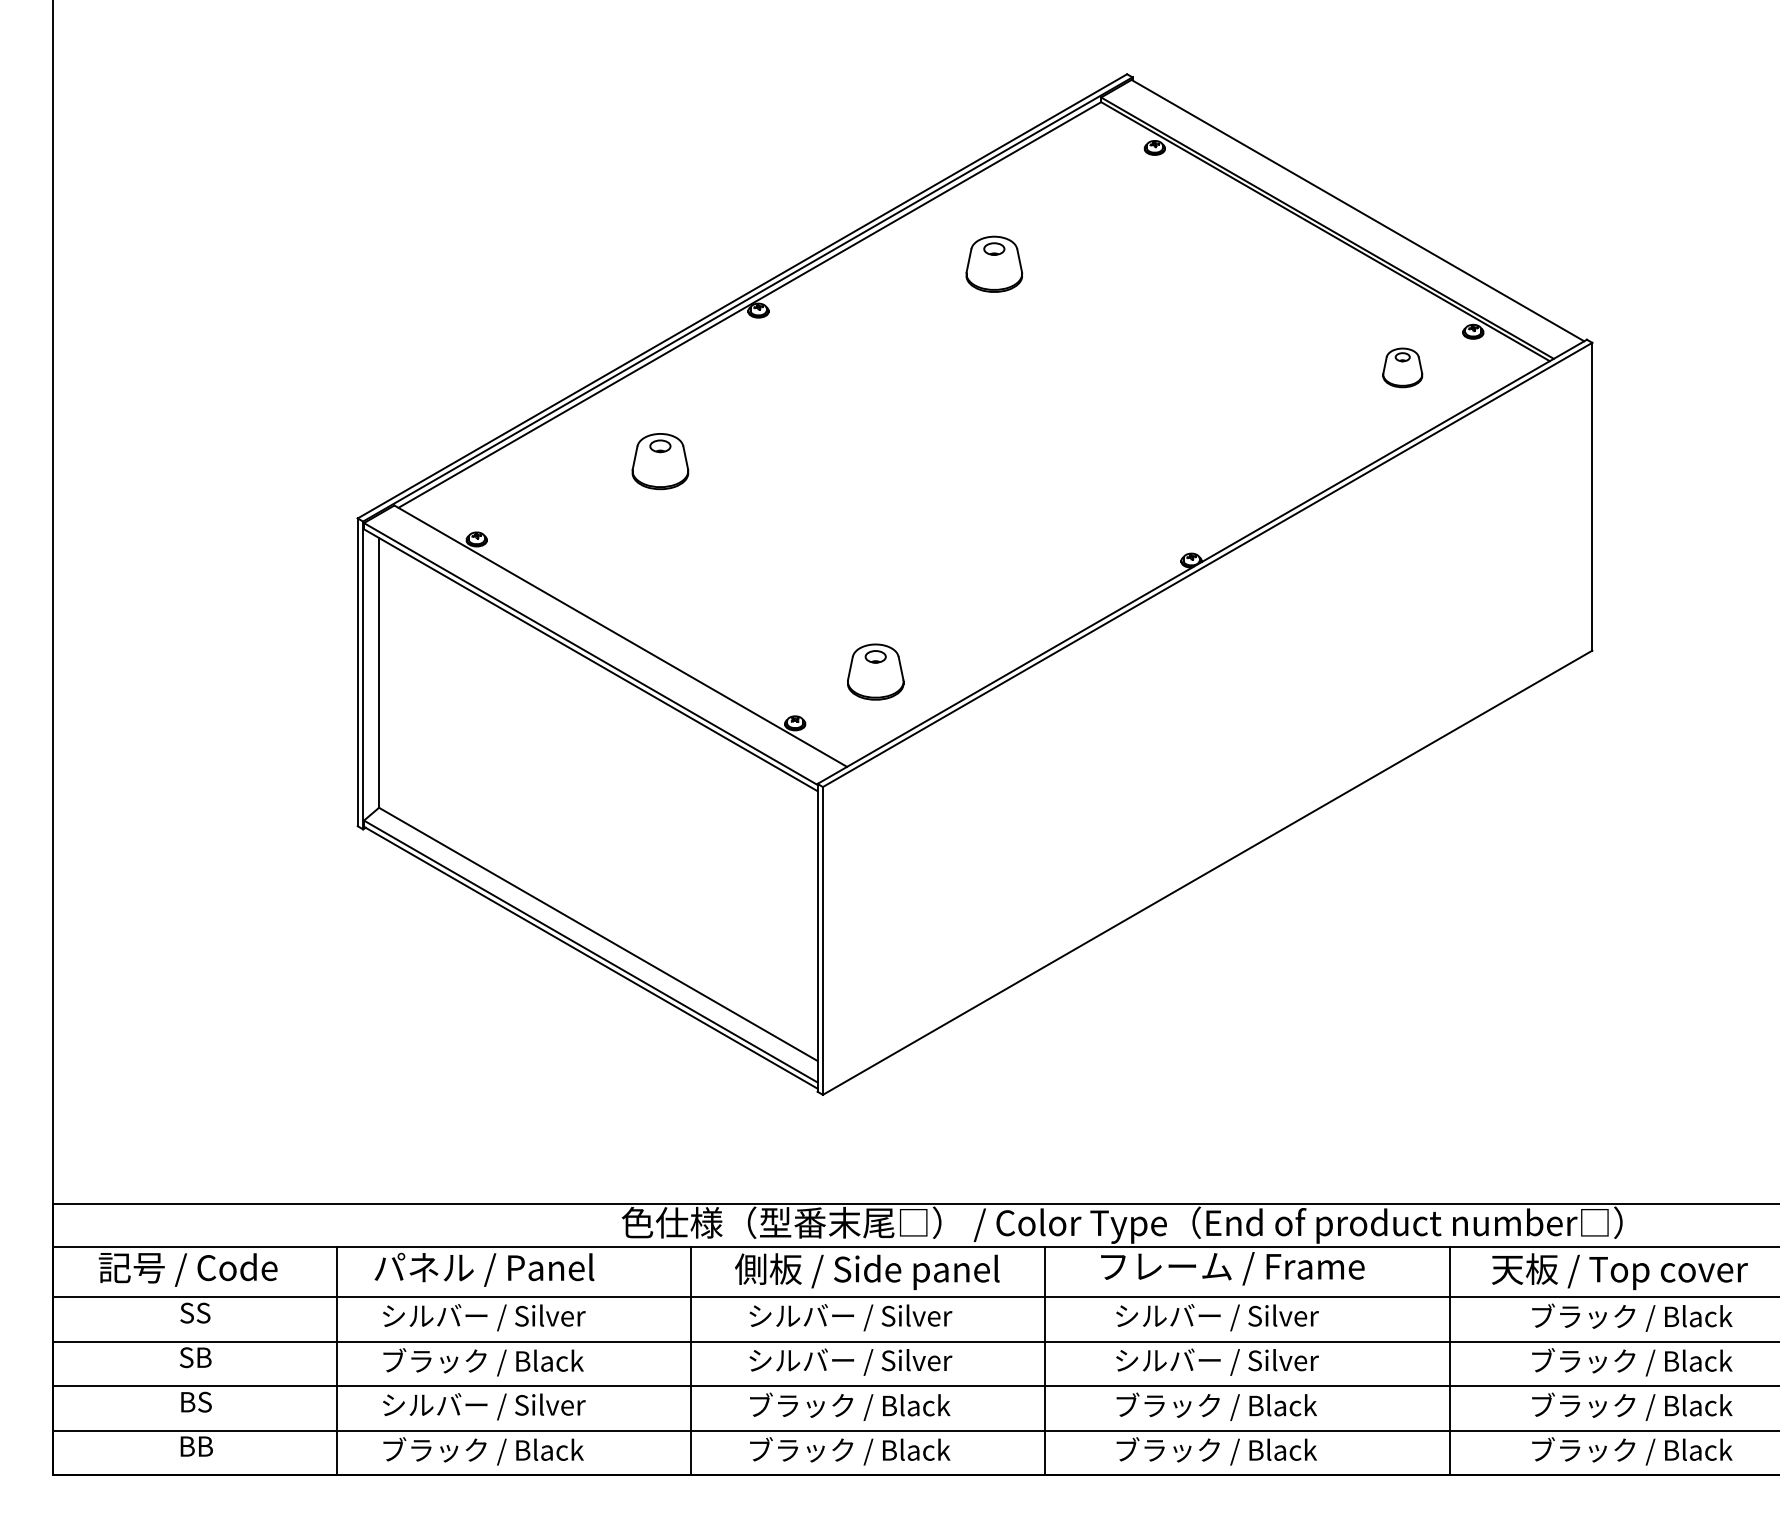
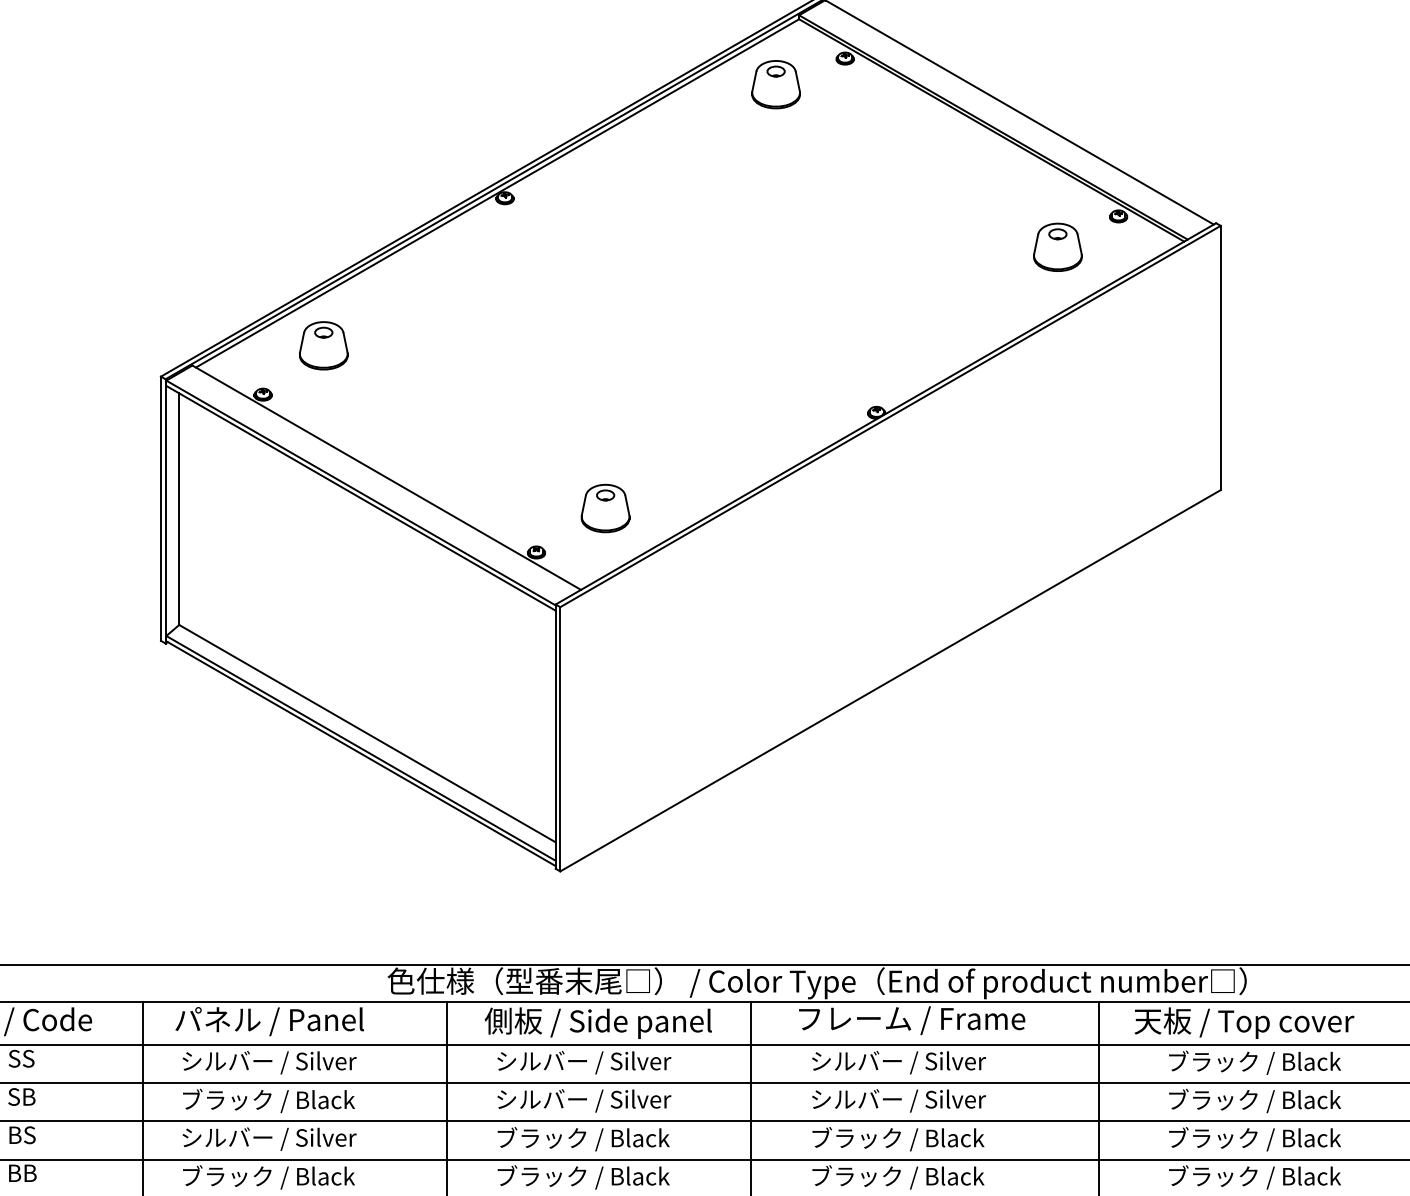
part: (994, 263) -> (776, 83), moved
part: (1402, 367) -> (1057, 247), size x1.43
part: (660, 461) -> (323, 345), moved

